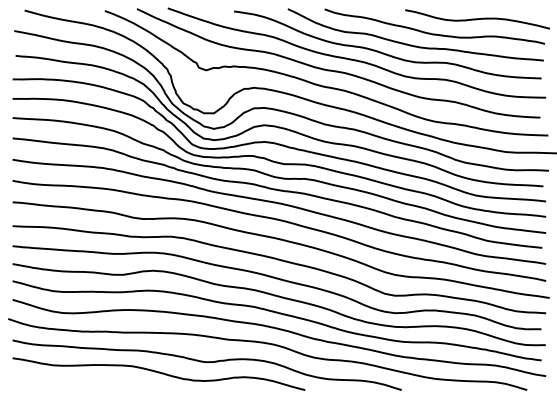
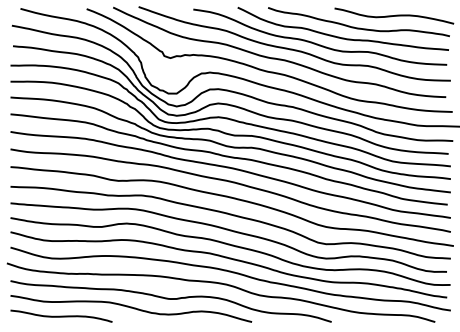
curve: (74, 382) -> (61, 315), added

